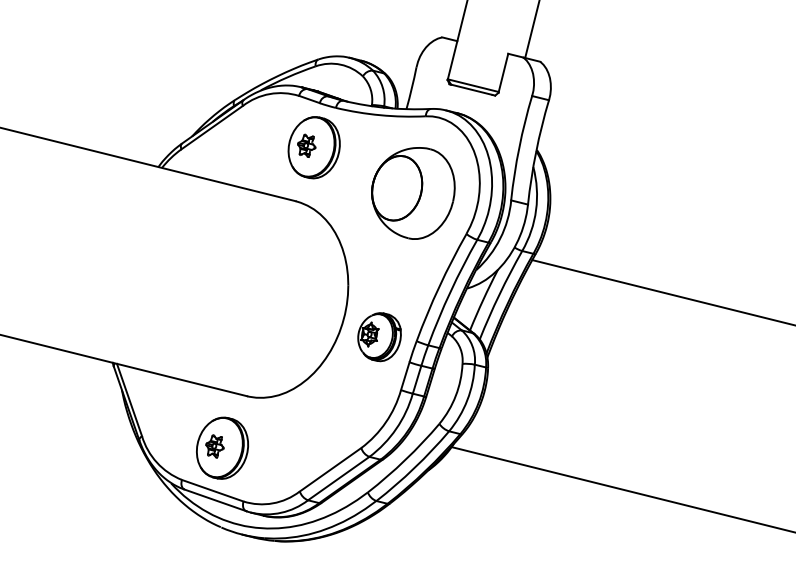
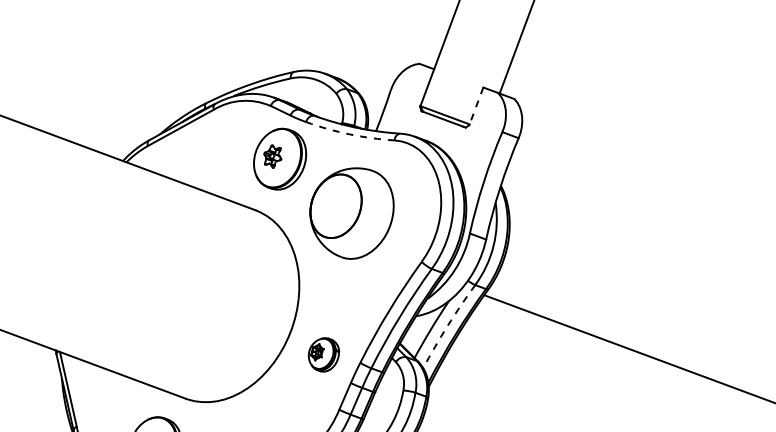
line: (503, 73) -> (476, 106), solid -> dashed
arc: (380, 115) -> (349, 134), solid -> dashed
part: (413, 193) -> (351, 213), moved
arc: (499, 294) -> (447, 325), solid -> dashed
part: (379, 337) -> (323, 355), size x0.7

